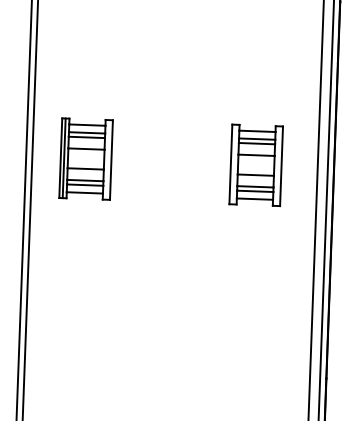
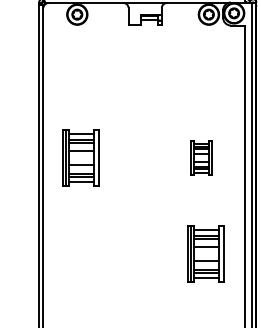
part: (256, 164) -> (201, 157), size x0.6
part: (257, 300) -> (205, 253), added

